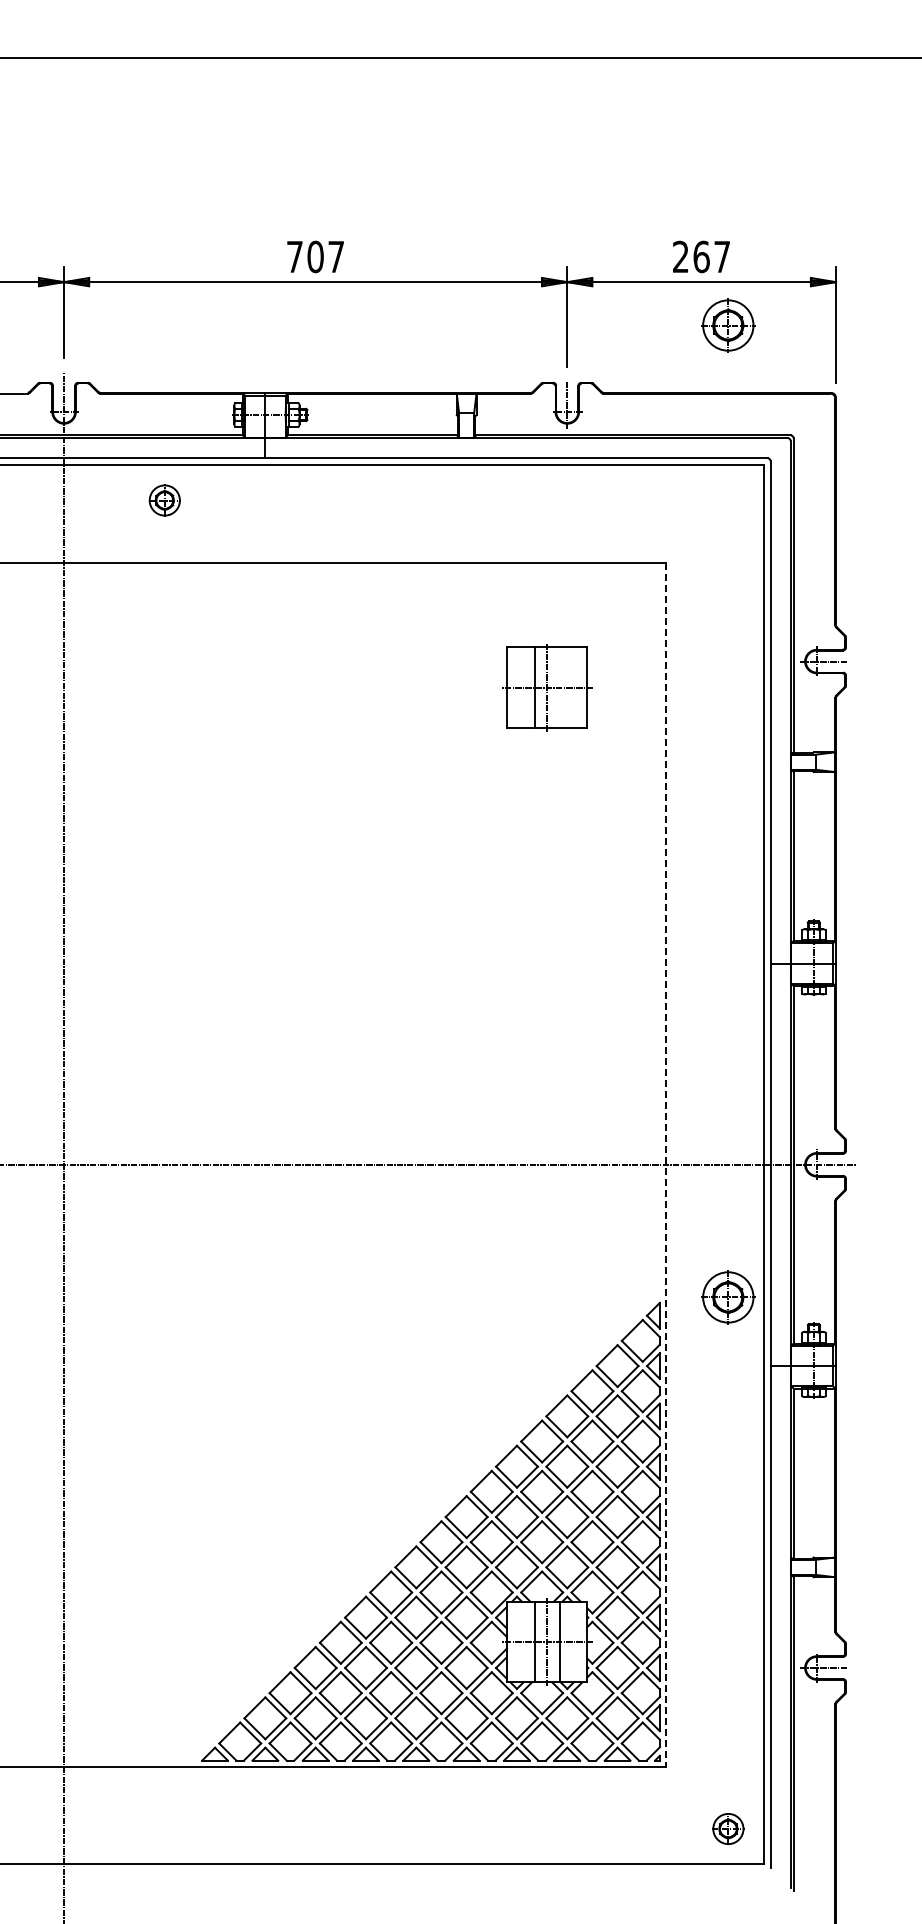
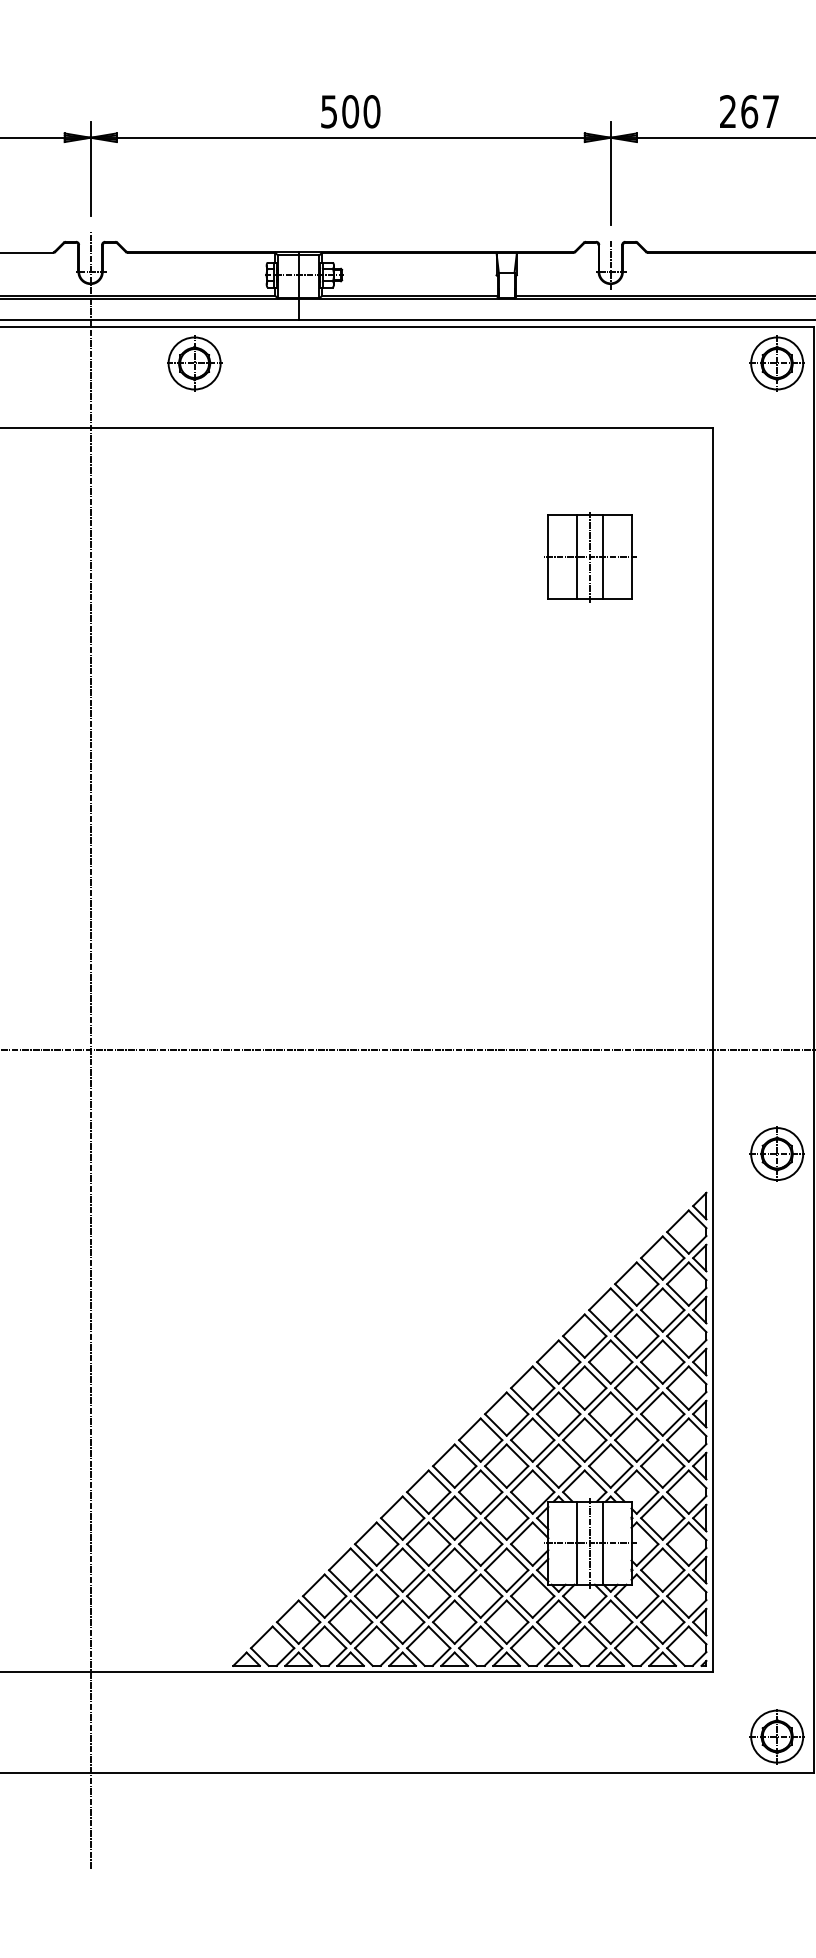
text: (315, 256) -> (350, 111), 707 -> 500
part: (728, 325) -> (777, 363), moved
part: (164, 500) -> (194, 363), size x1.67
line: (559, 687) -> (602, 556), added
line: (665, 1164) -> (712, 1049), dashed -> solid
part: (728, 1297) -> (777, 1154), moved
part: (728, 1828) -> (777, 1736), size x1.67

